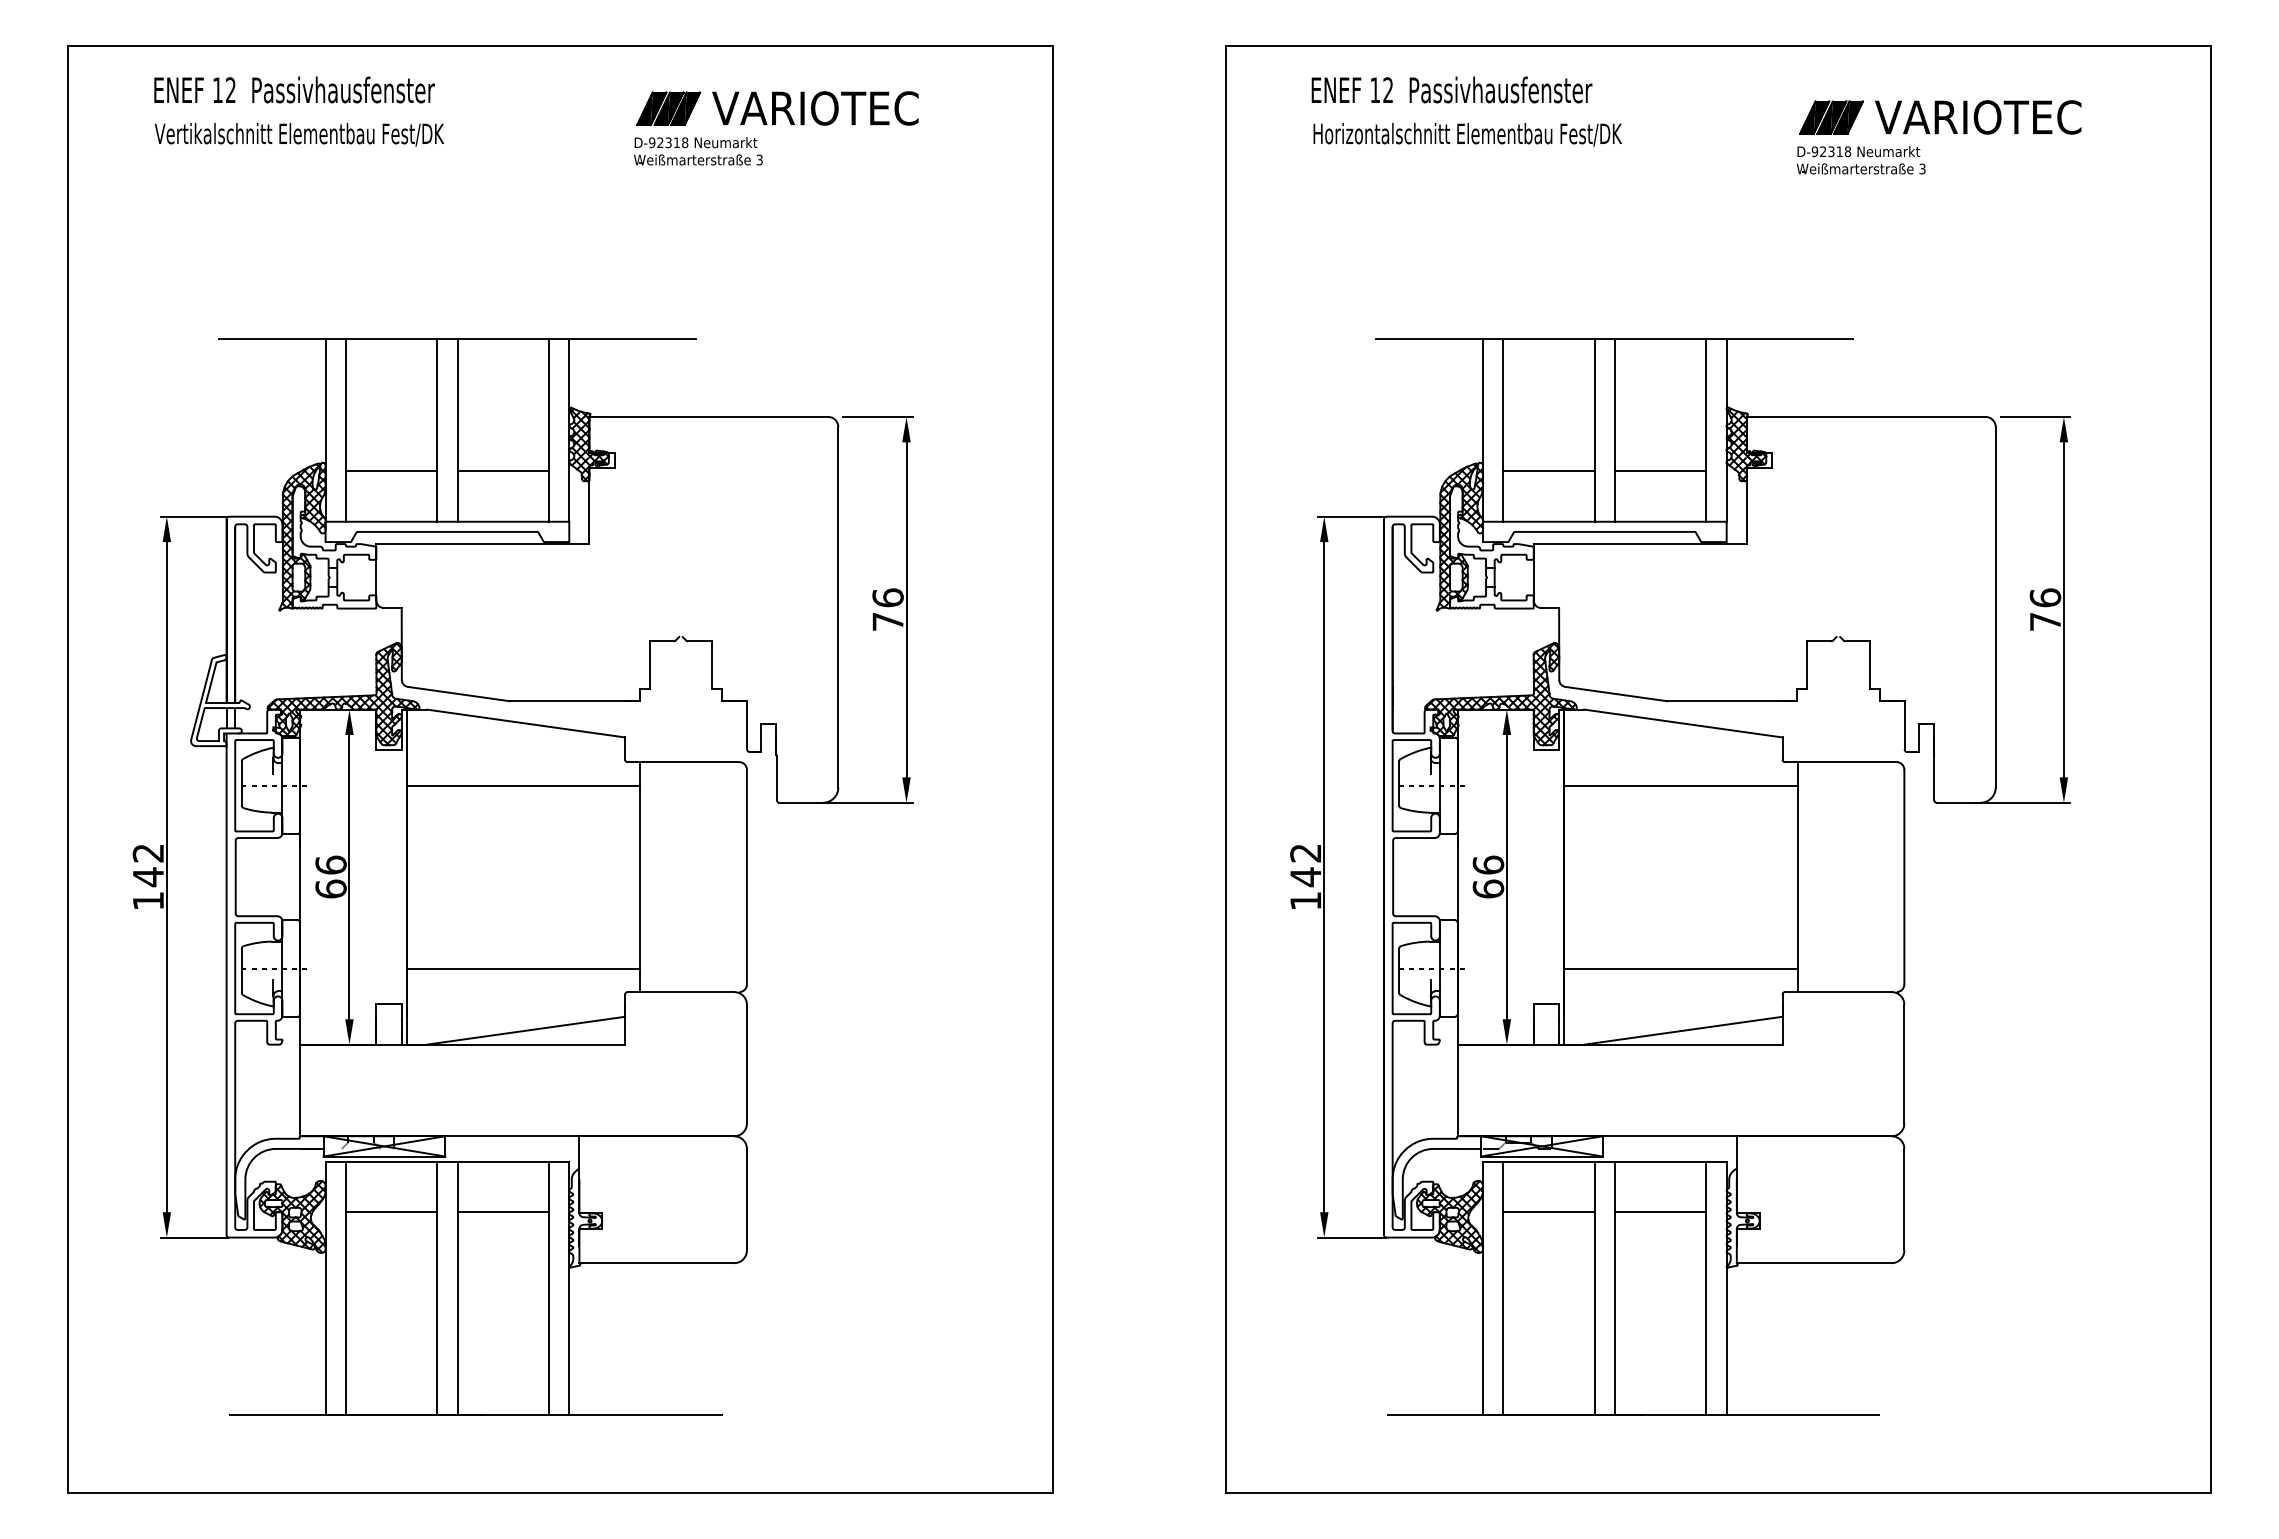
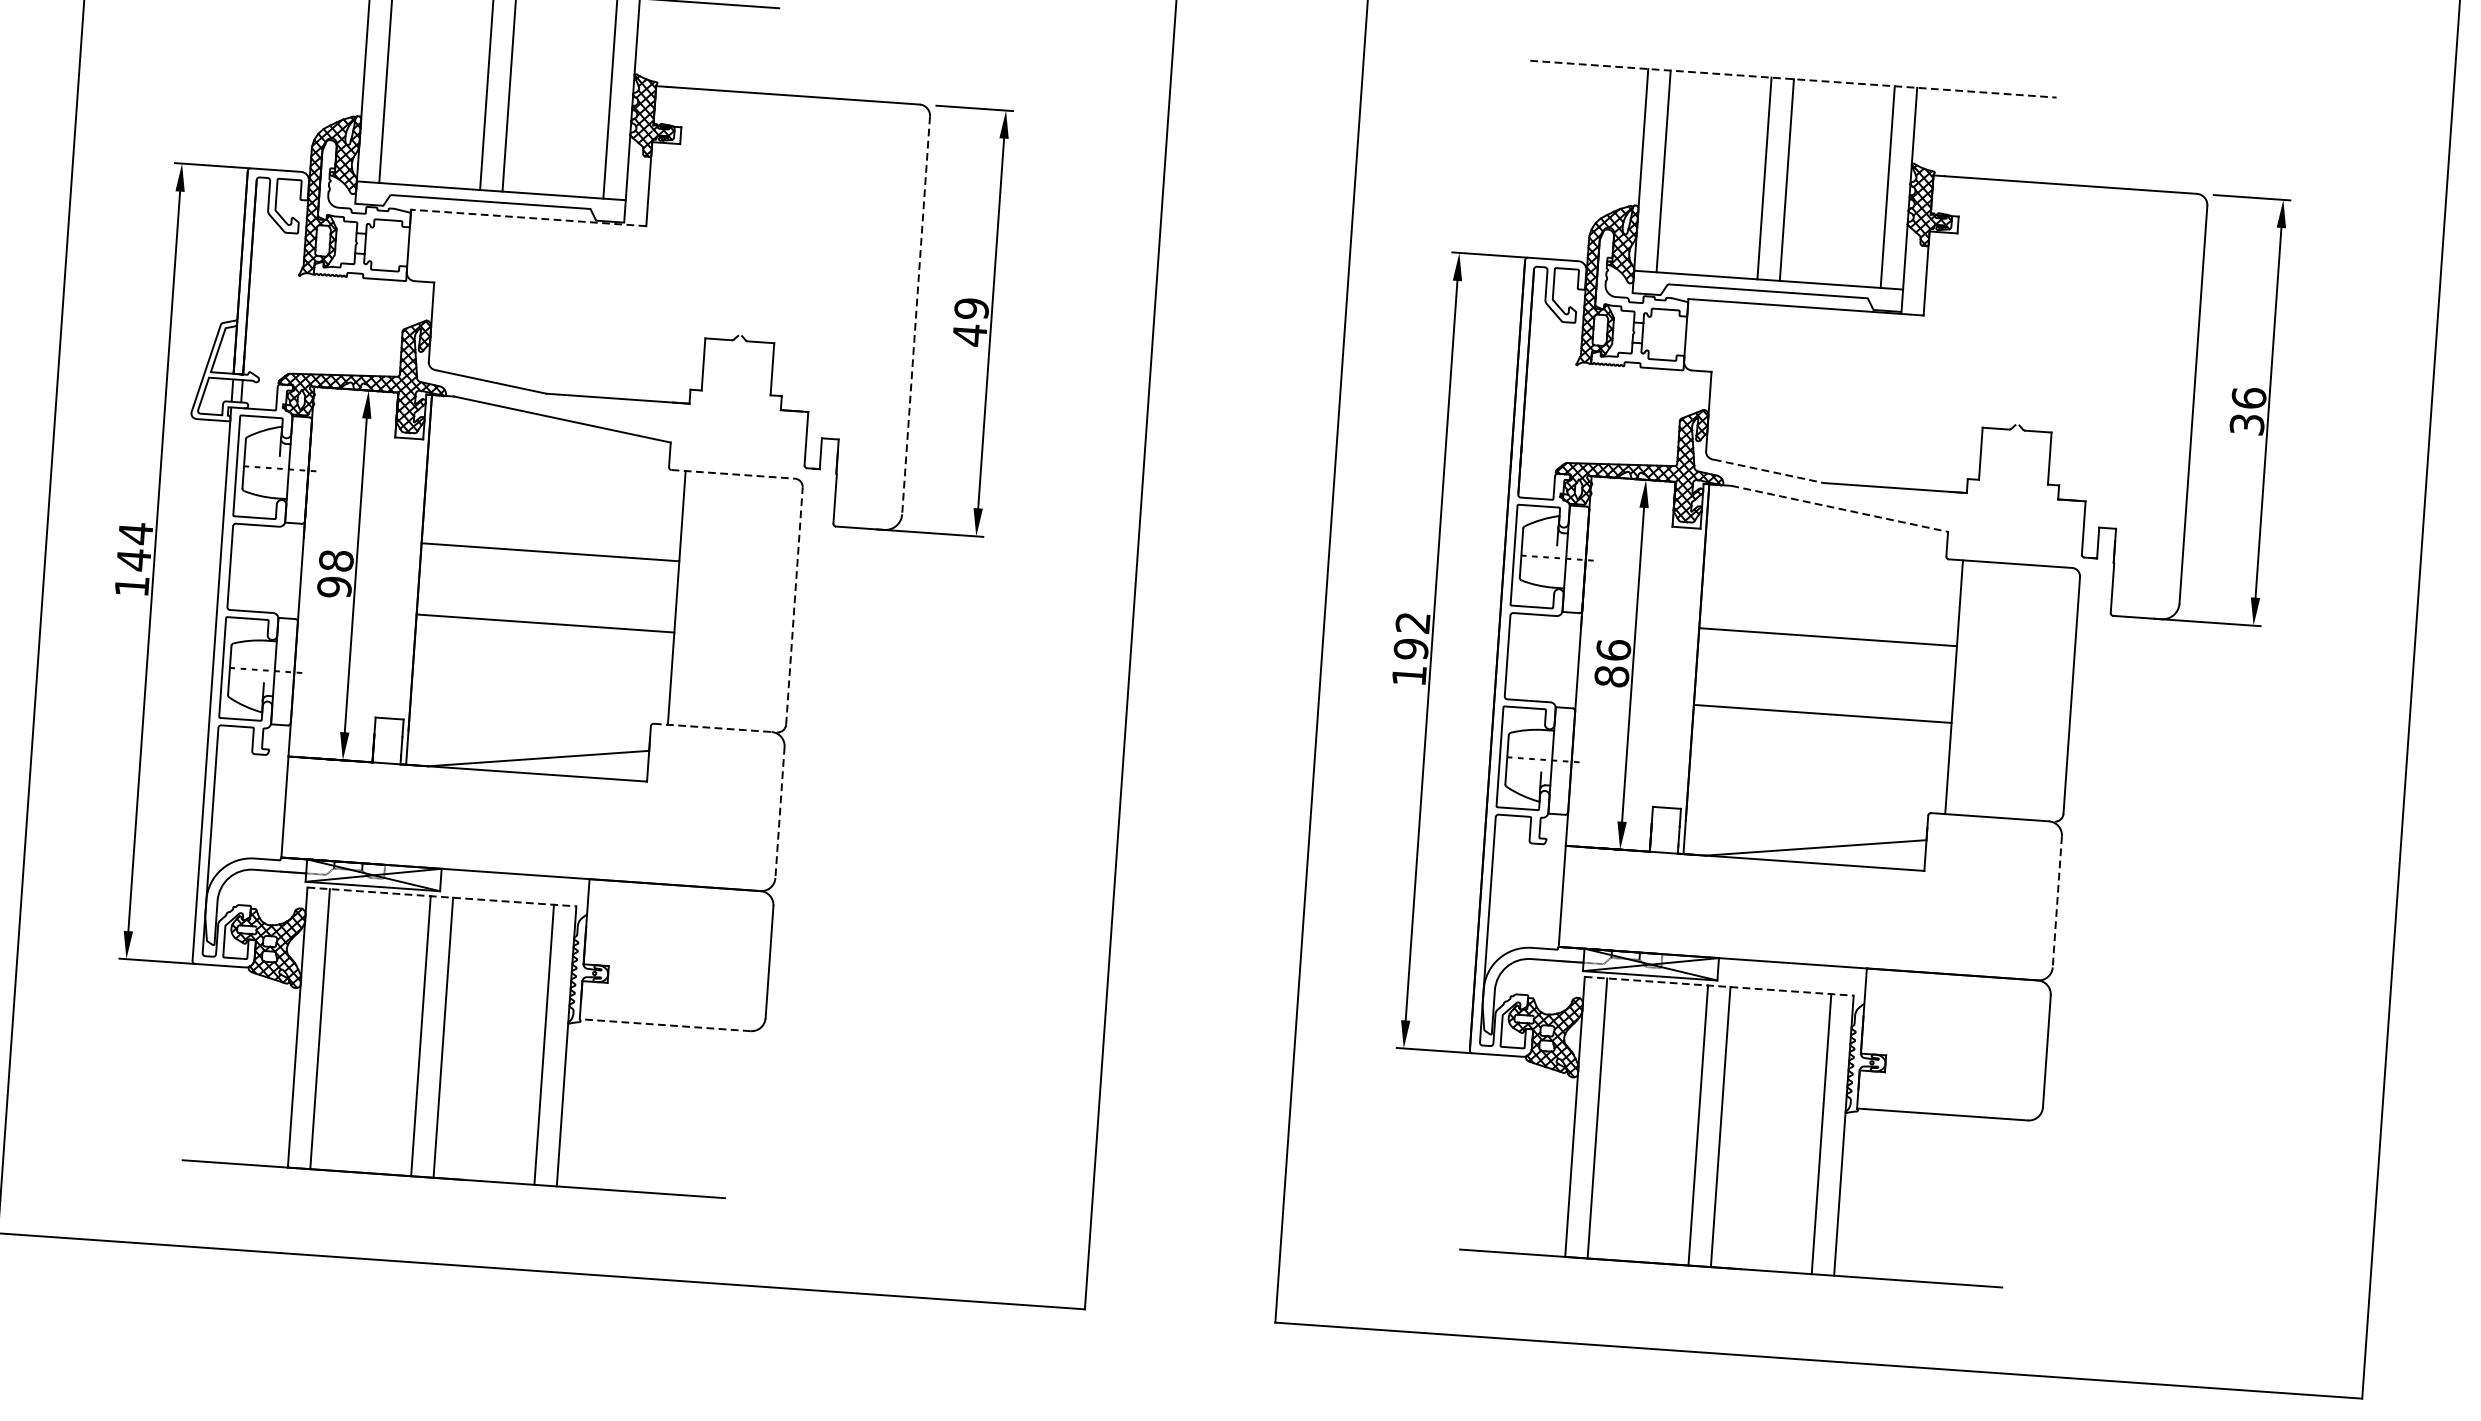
line: (1615, 339) -> (1794, 79), solid -> dashed
line: (391, 471) -> (433, 131), removed
line: (502, 471) -> (555, 139), removed
line: (1548, 471) -> (1710, 220), removed
line: (1660, 471) -> (1833, 228), removed
line: (482, 543) -> (528, 217), solid -> dashed
line: (838, 607) -> (916, 315), solid -> dashed
text: (887, 609) -> (970, 321), 76 -> 49
text: (2045, 621) -> (2247, 424), 76 -> 36
line: (1617, 694) -> (1769, 471), solid -> dashed
line: (1683, 723) -> (1839, 508), solid -> dashed
line: (683, 762) -> (733, 474), solid -> dashed
line: (523, 785) -> (550, 551), moved
line: (1680, 785) -> (1827, 636), moved
text: (147, 853) -> (134, 533), 142 -> 144
text: (330, 876) -> (334, 573), 66 -> 98
line: (746, 876) -> (793, 605), solid -> dashed
text: (1305, 877) -> (1410, 649), 142 -> 192
text: (1488, 888) -> (1611, 675), 66 -> 86
line: (523, 968) -> (545, 623), moved
line: (1680, 968) -> (1822, 713), moved
line: (681, 992) -> (713, 728), solid -> dashed
line: (746, 1064) -> (779, 812), solid -> dashed
line: (1904, 1064) -> (2057, 902), solid -> dashed
line: (447, 1161) -> (442, 896), solid -> dashed
line: (1604, 1161) -> (1718, 986), solid -> dashed
line: (391, 1212) -> (376, 948), removed
line: (502, 1212) -> (498, 957), removed
line: (1548, 1212) -> (1653, 1038), removed
line: (1660, 1212) -> (1776, 1046), removed
line: (656, 1263) -> (664, 1025), solid -> dashed

